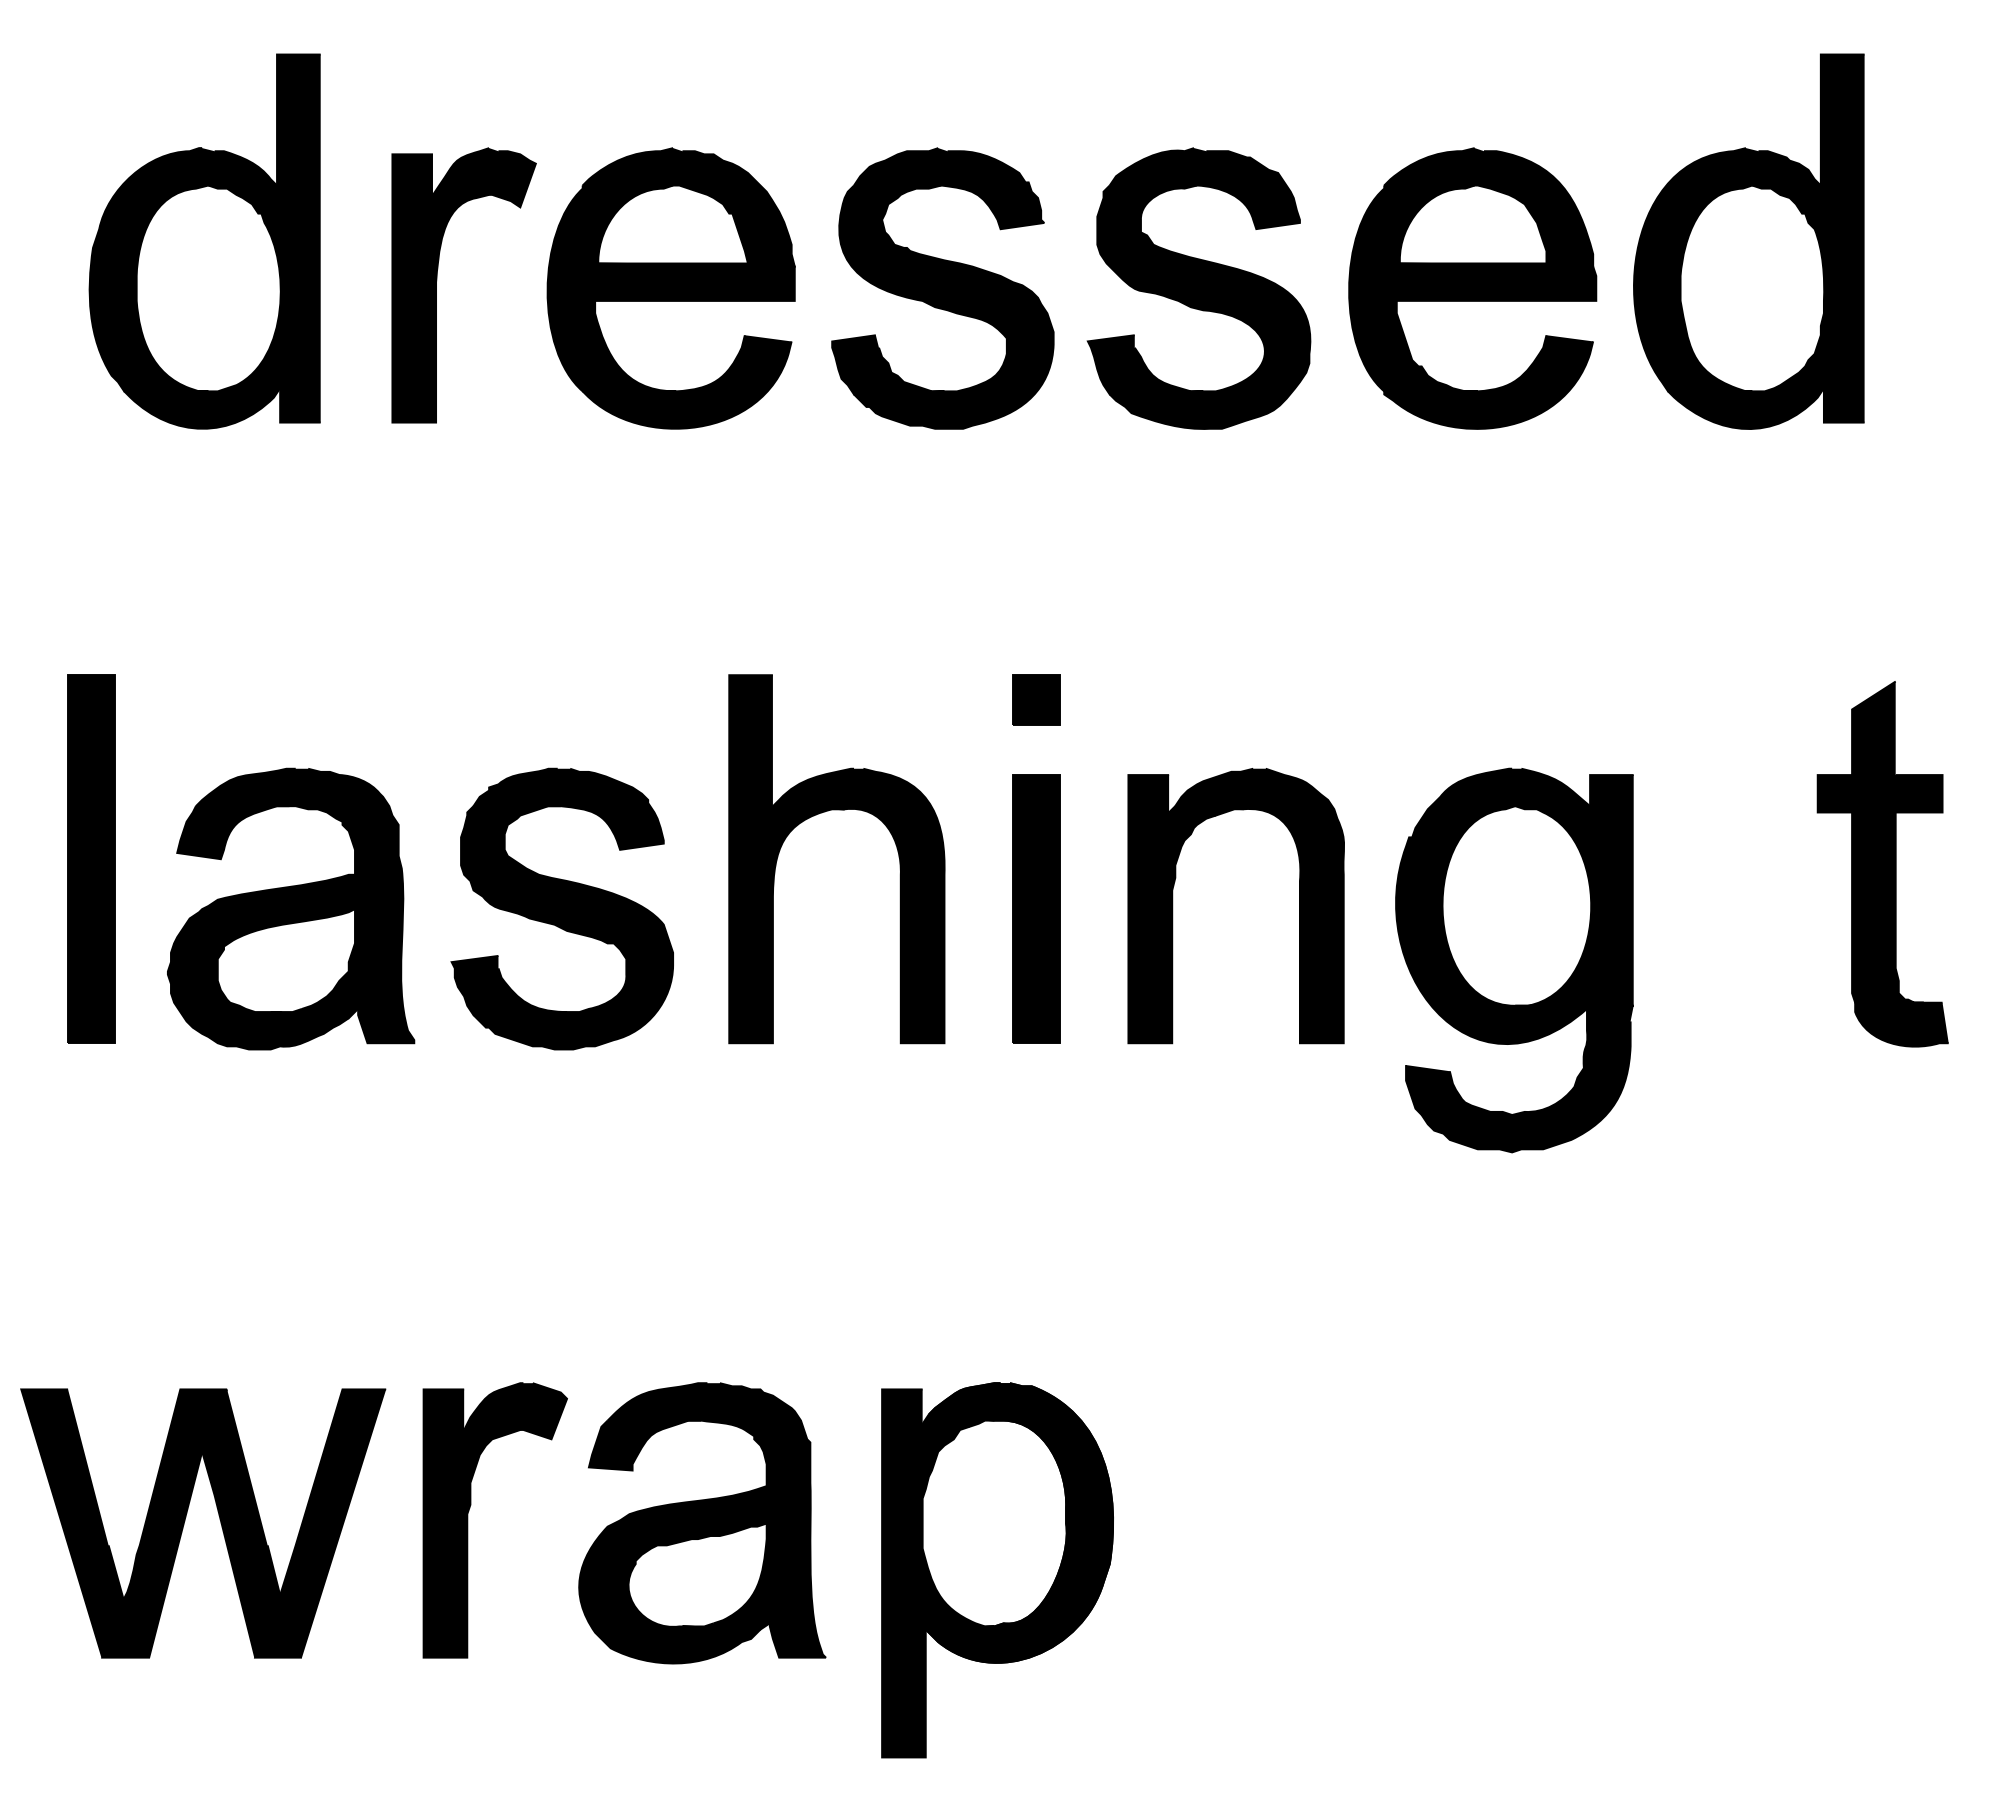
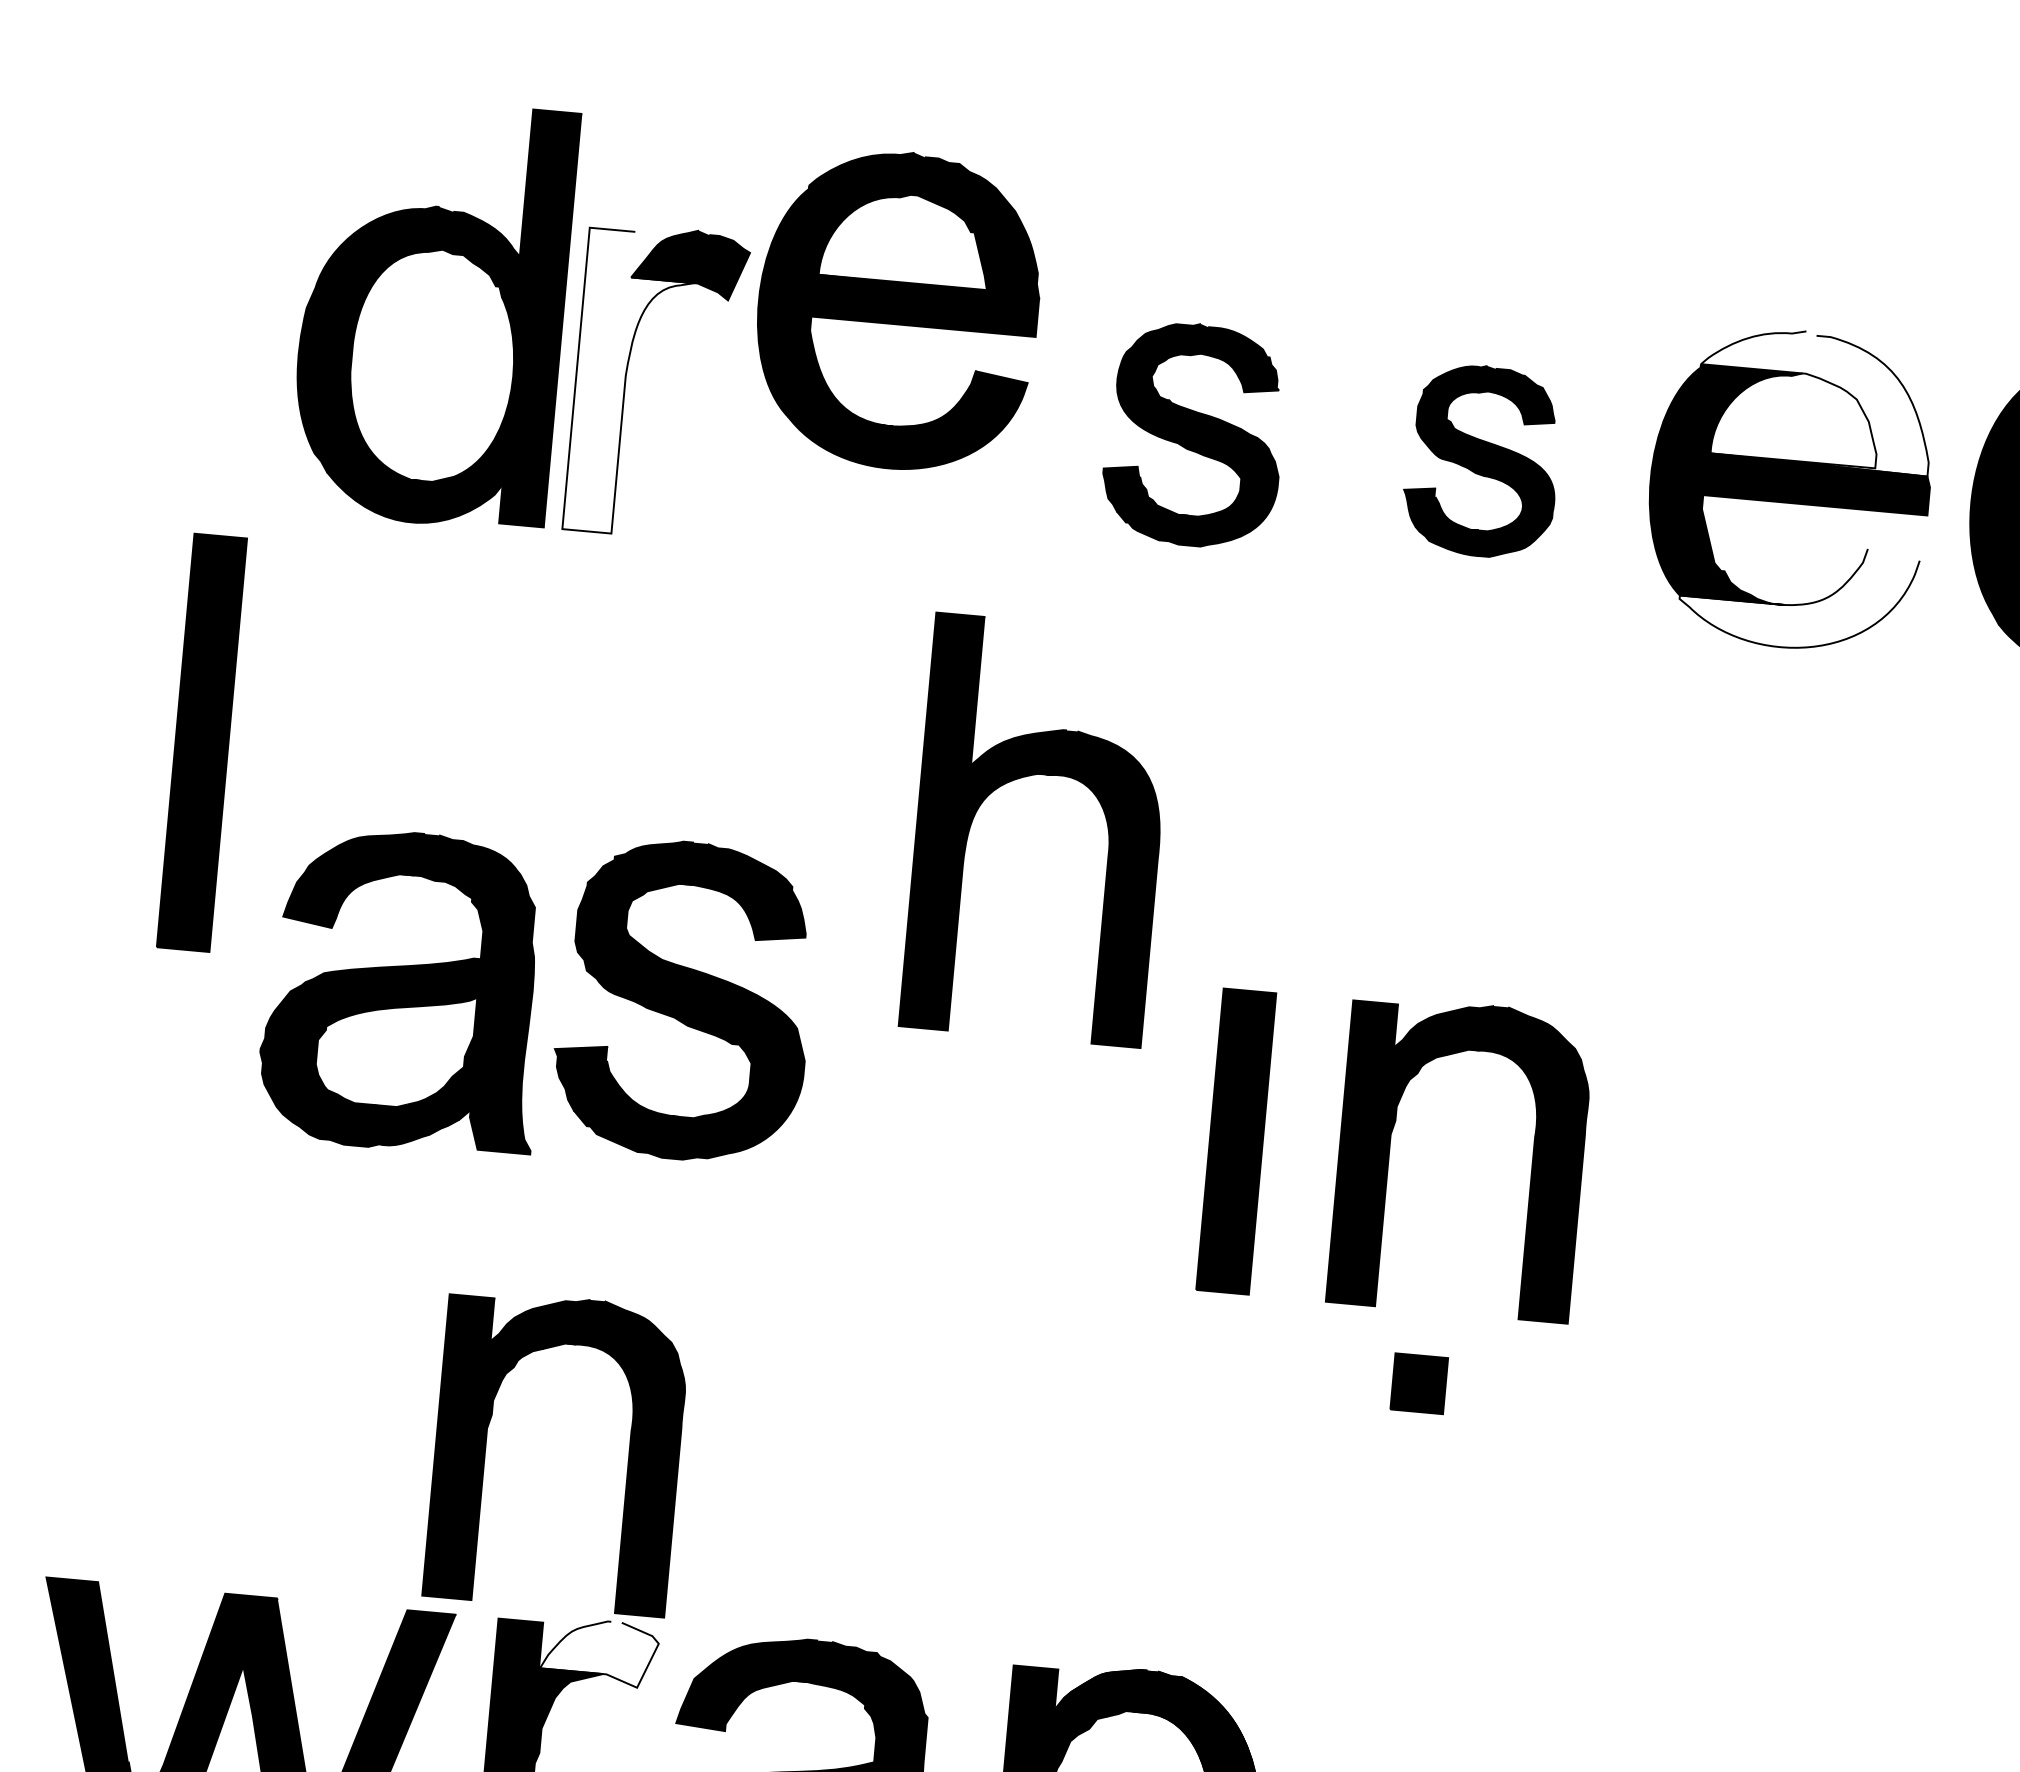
fill: (1488, 207) -> (1815, 399), removed
part: (204, 241) -> (432, 312), moved
fill: (440, 288) -> (630, 383), removed
part: (670, 288) -> (897, 310), moved
part: (942, 288) -> (1194, 434), size x0.7
part: (1198, 288) -> (1481, 460), size x0.6
fill: (1488, 381) -> (1798, 595), removed
part: (1036, 699) -> (1419, 1383), moved
part: (822, 813) -> (1026, 777), moved
part: (91, 858) -> (202, 742), moved
part: (291, 908) -> (406, 990), moved
part: (561, 908) -> (683, 1000), moved
part: (1514, 960) -> (1768, 1248), removed
part: (399, 1238) -> (486, 1446), added
fill: (515, 1411) -> (599, 1652), removed

